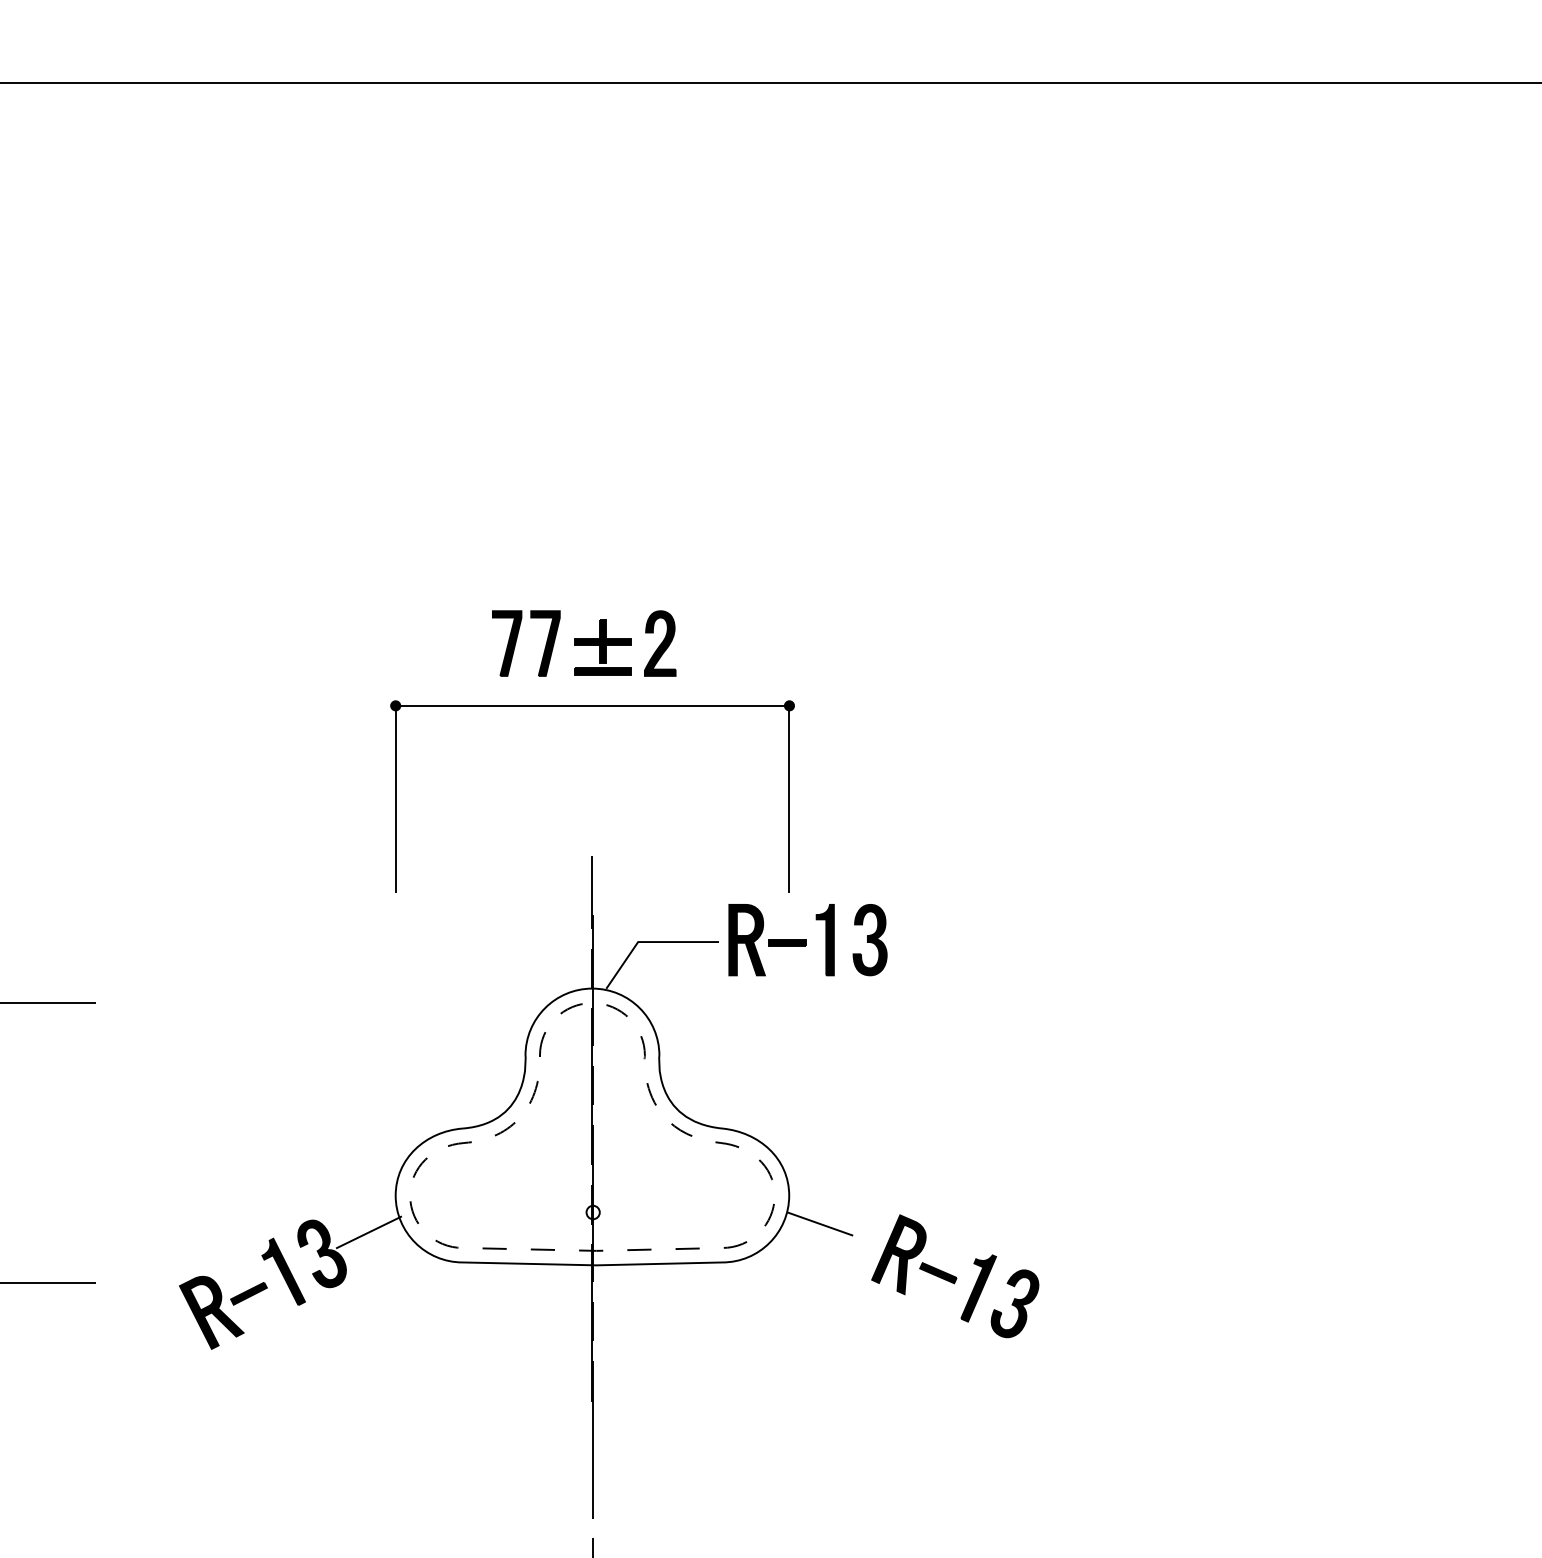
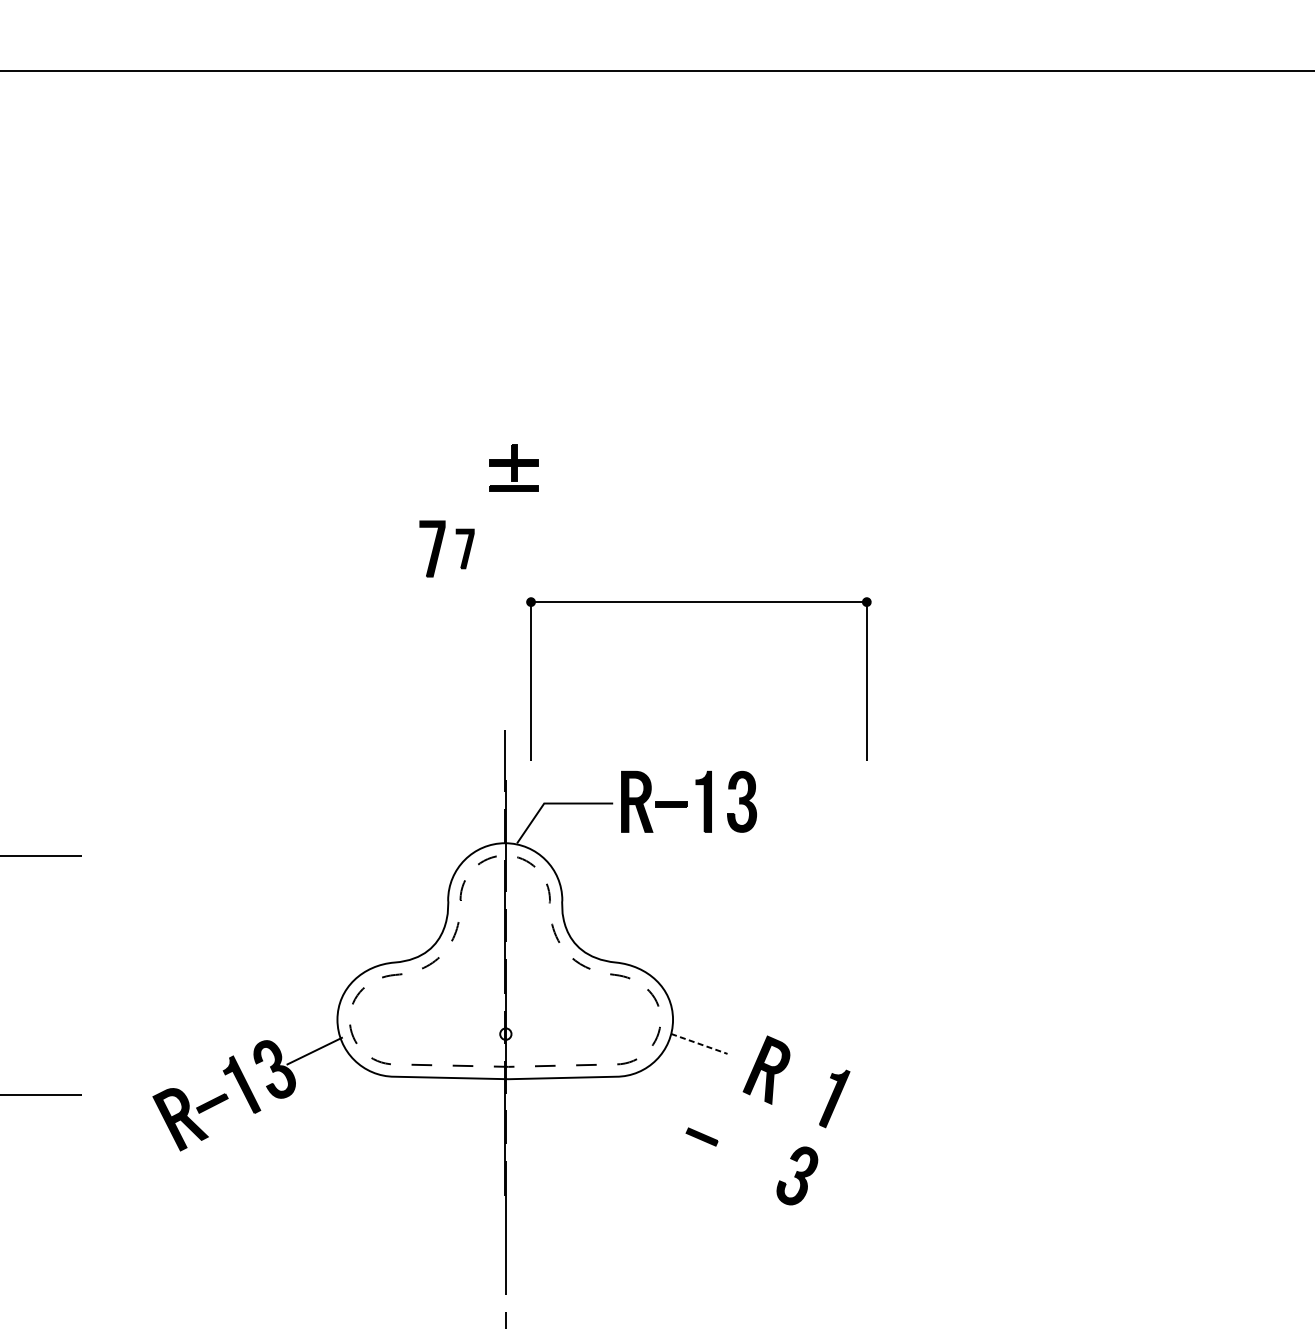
part: (545, 643) -> (465, 548), size x0.7
part: (660, 643) -> (563, 548), removed
part: (602, 647) -> (513, 467), moved
part: (592, 706) -> (698, 602), moved
line: (820, 1224) -> (699, 1044), solid -> dashed
part: (938, 1273) -> (702, 1137), moved
part: (1014, 1303) -> (796, 1175), moved

